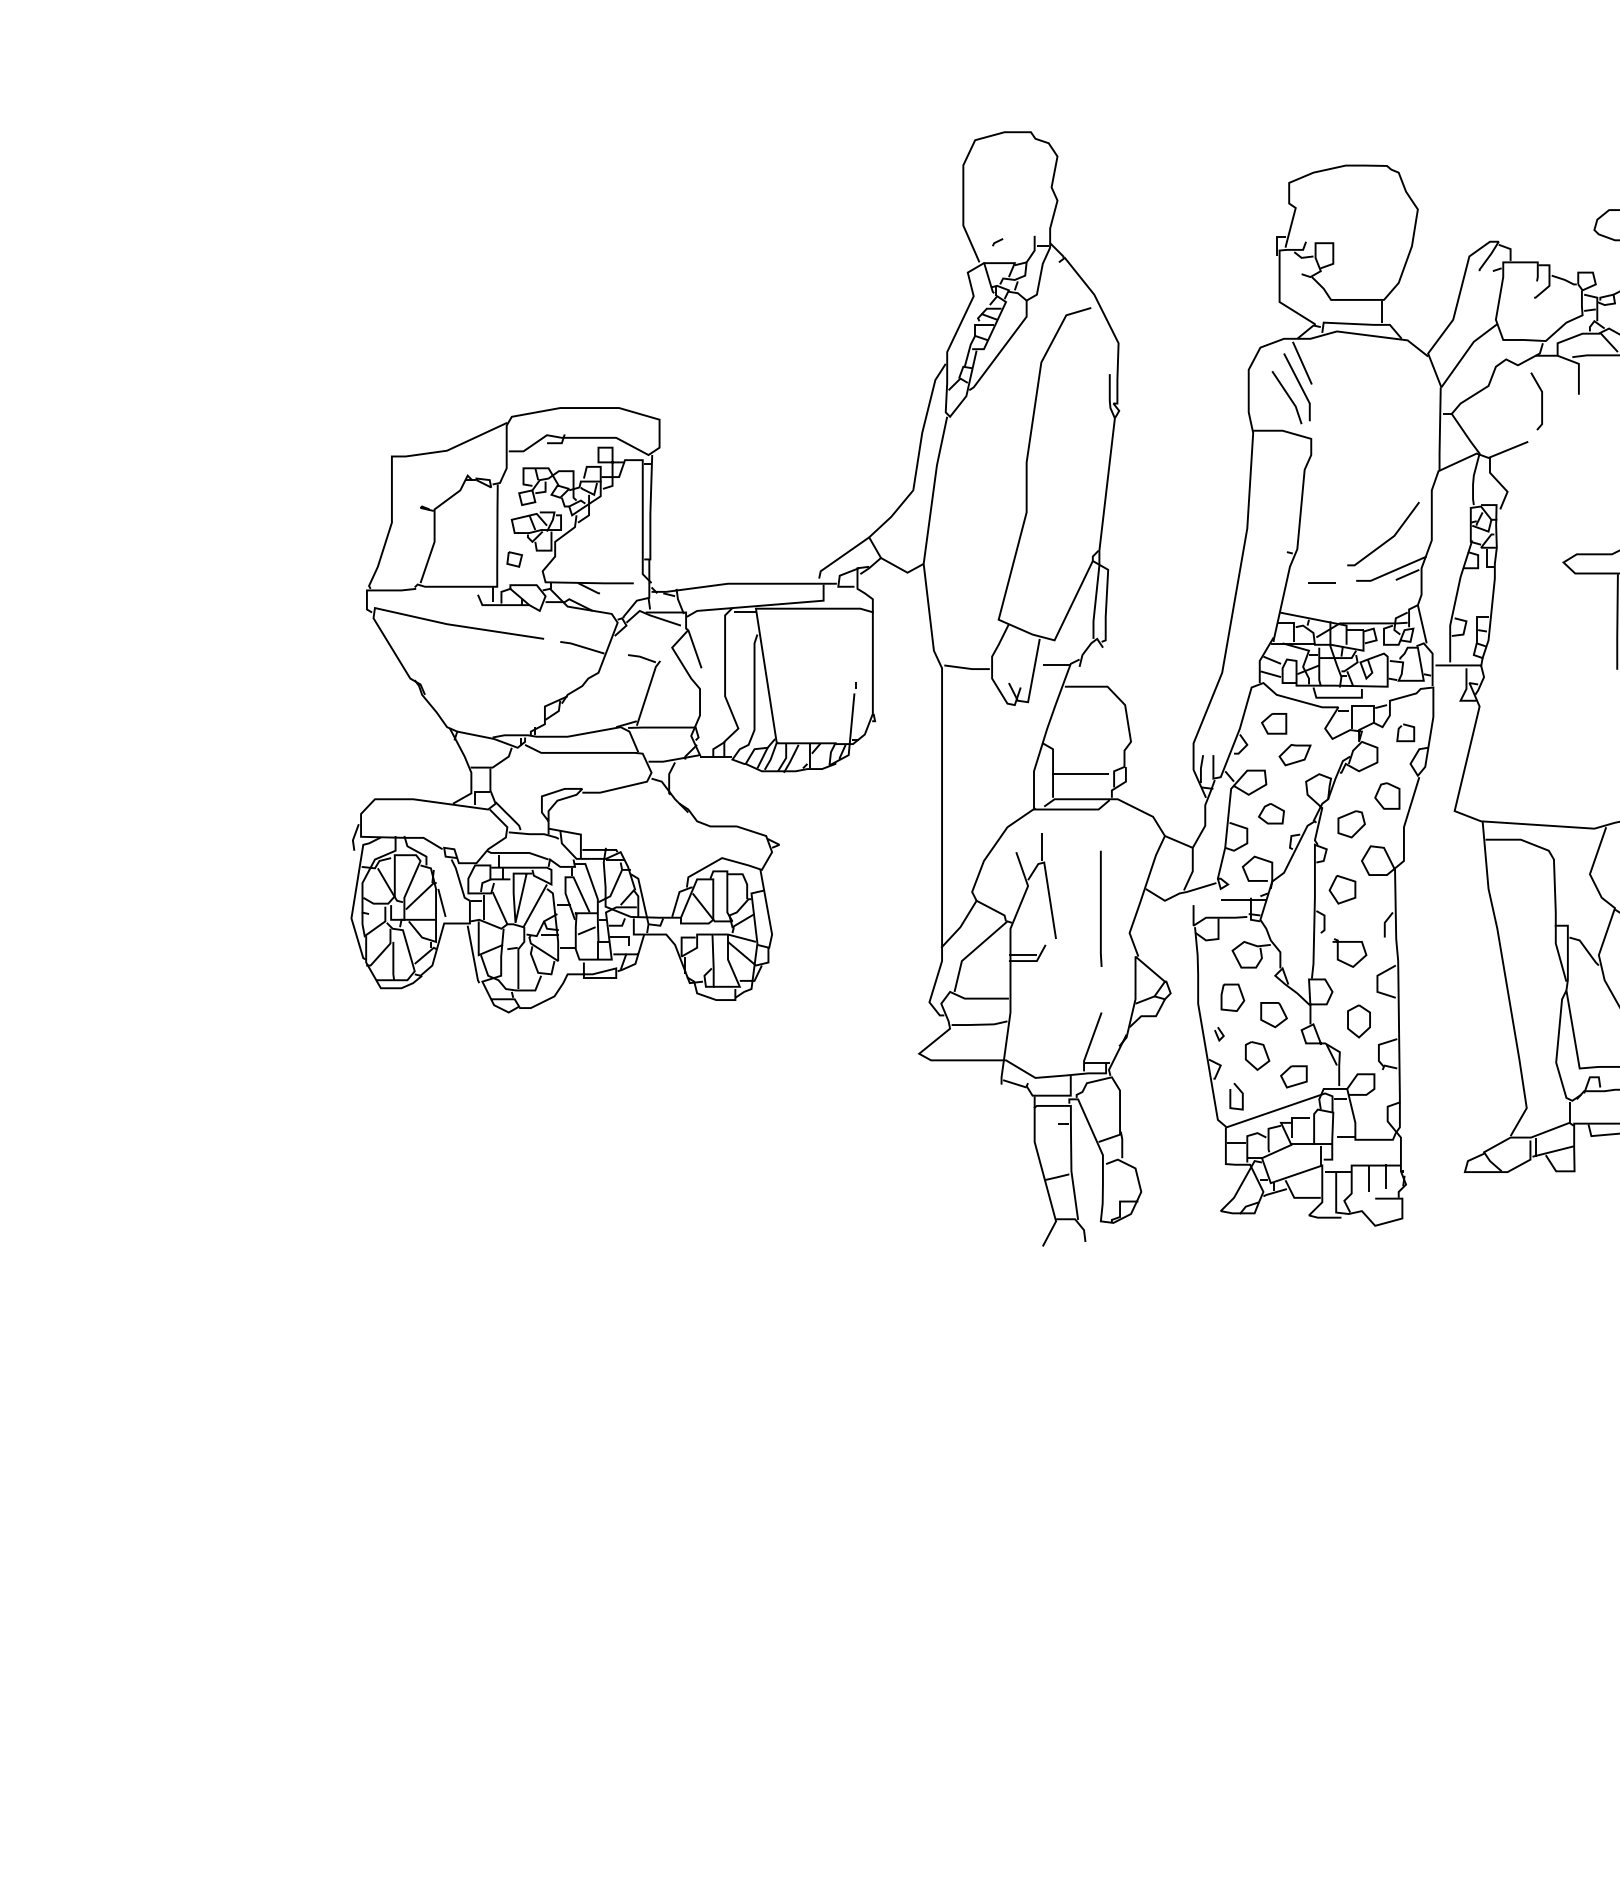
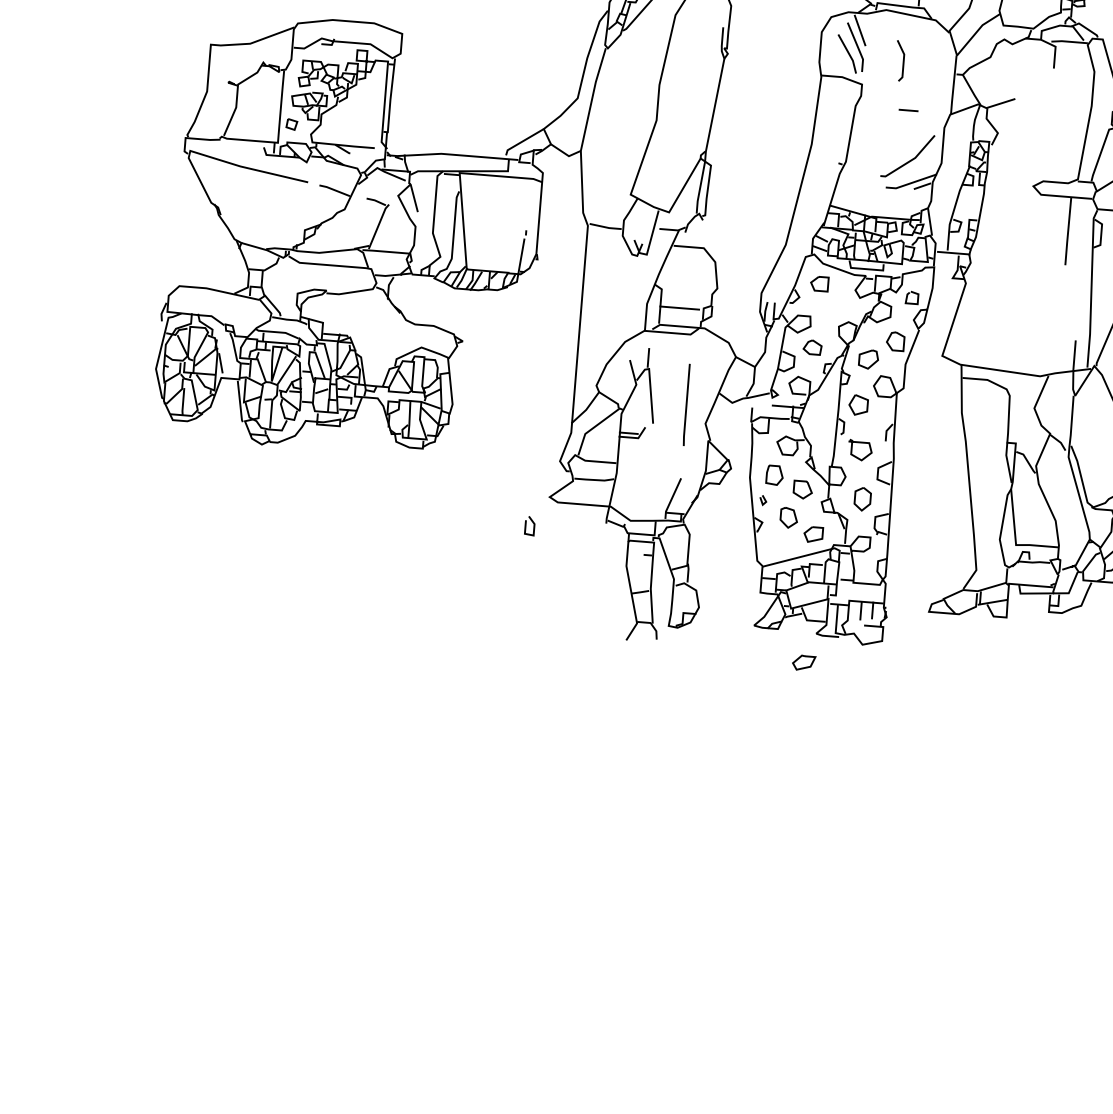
line: (1541, 401) -> (903, 61), moved
line: (1321, 582) -> (908, 110), moved
part: (1294, 755) -> (803, 663), moved
line: (1231, 1096) -> (526, 525), moved

